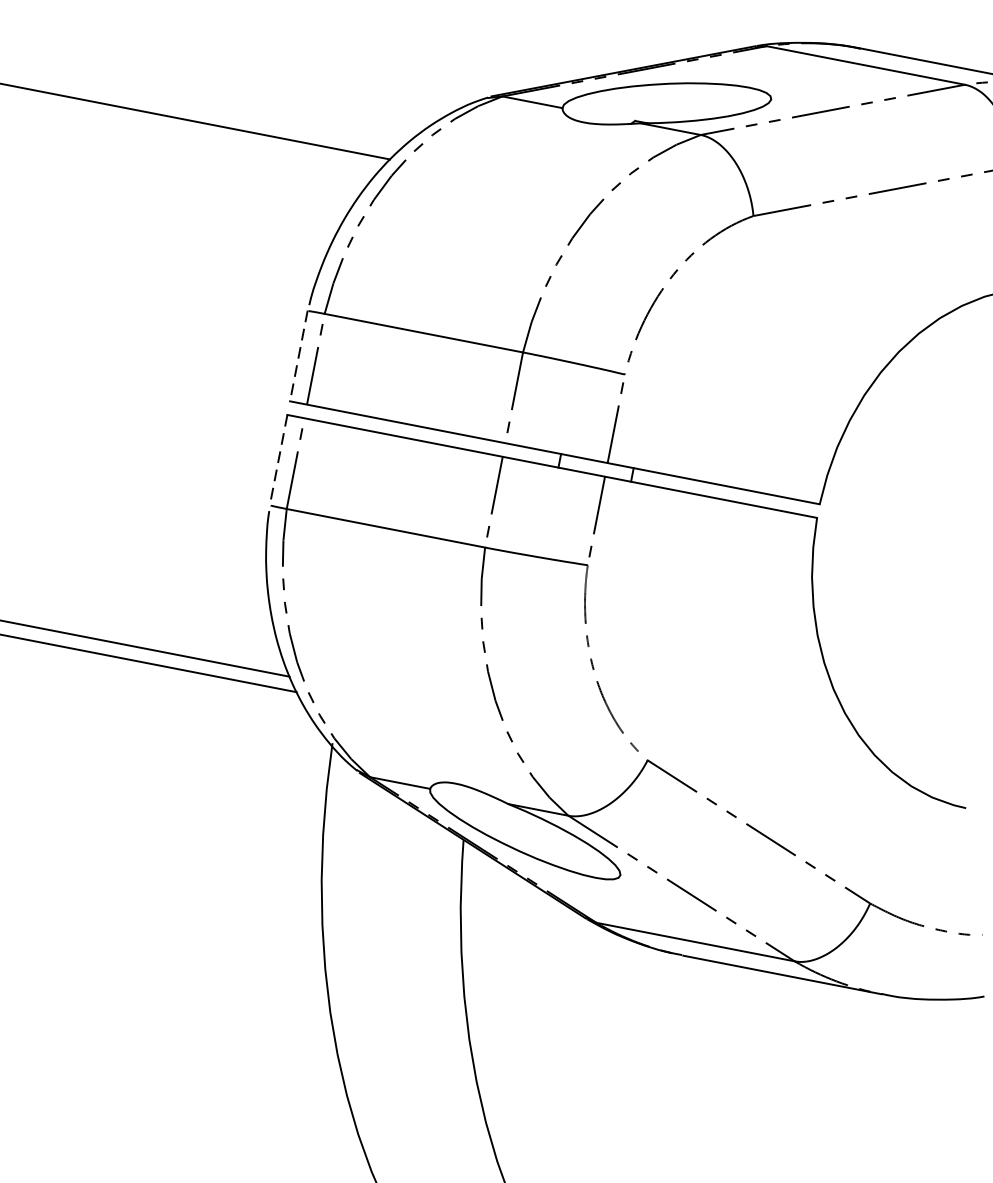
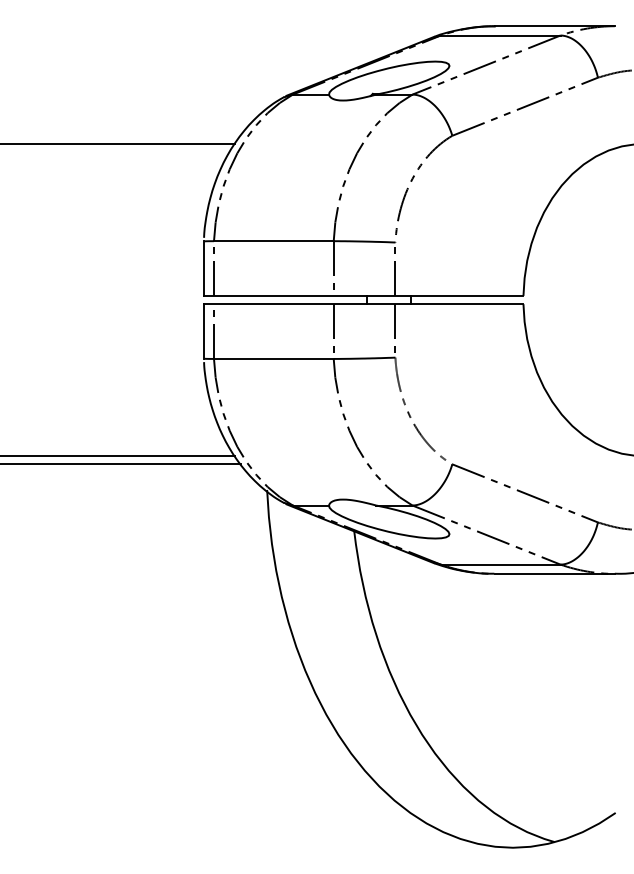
line: (298, 357) -> (203, 269), dashed -> solid
line: (277, 461) -> (203, 332), dashed -> solid

